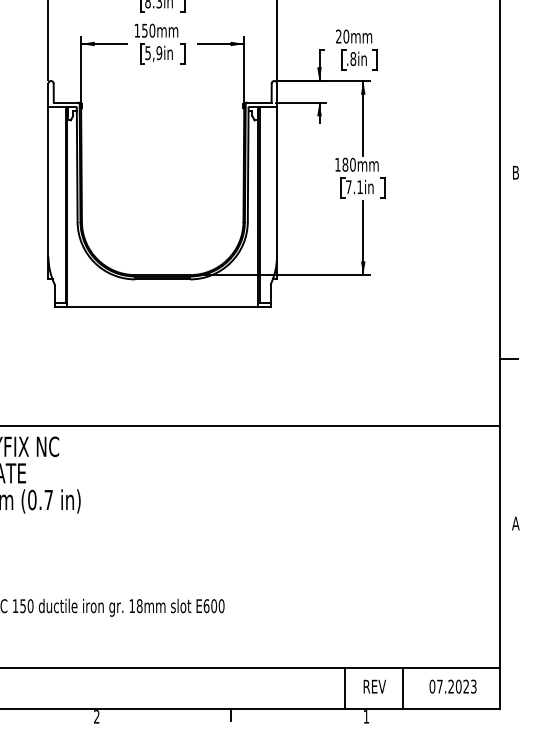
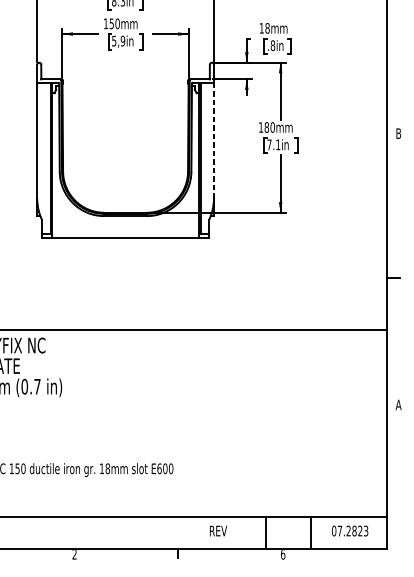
text: (342, 36) -> (264, 28), 20mm -> 18mm
line: (276, 181) -> (213, 140), solid -> dashed
text: (374, 686) -> (218, 530), moved
text: (458, 686) -> (354, 530), 07.2023 -> 07.2823
text: (366, 716) -> (283, 554), 1 -> 6

